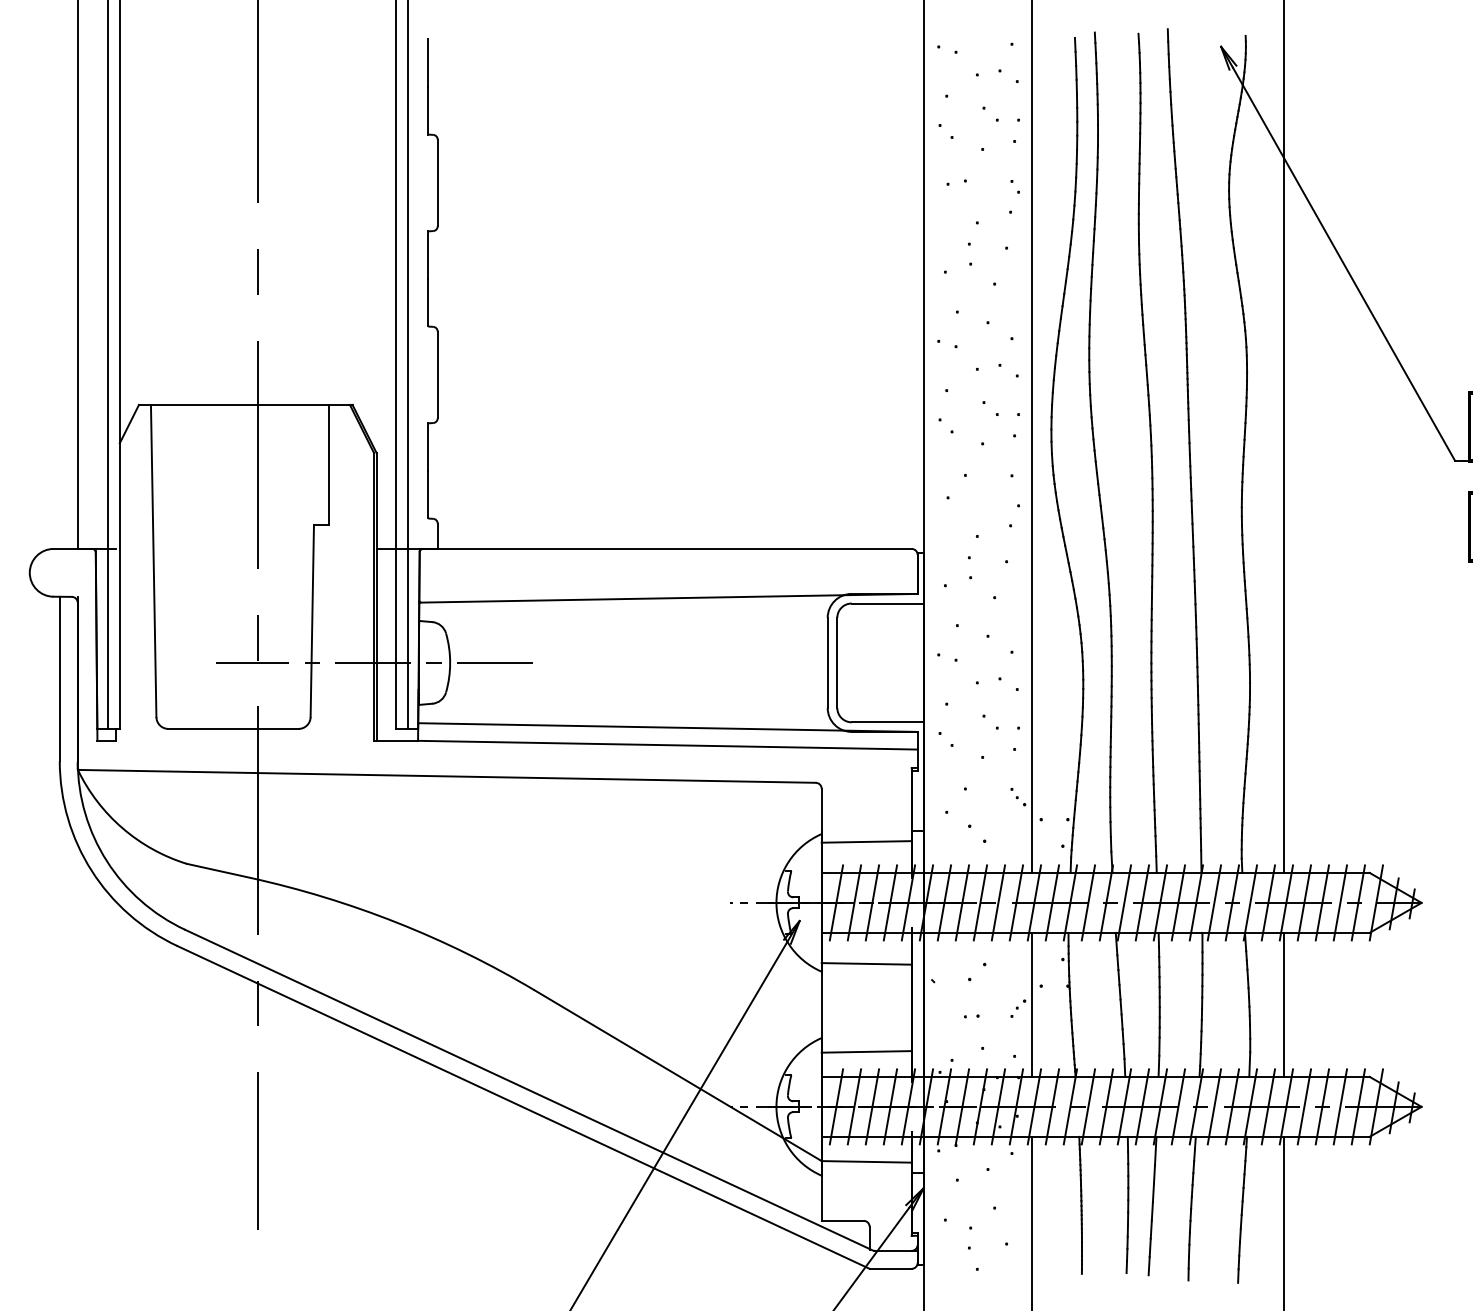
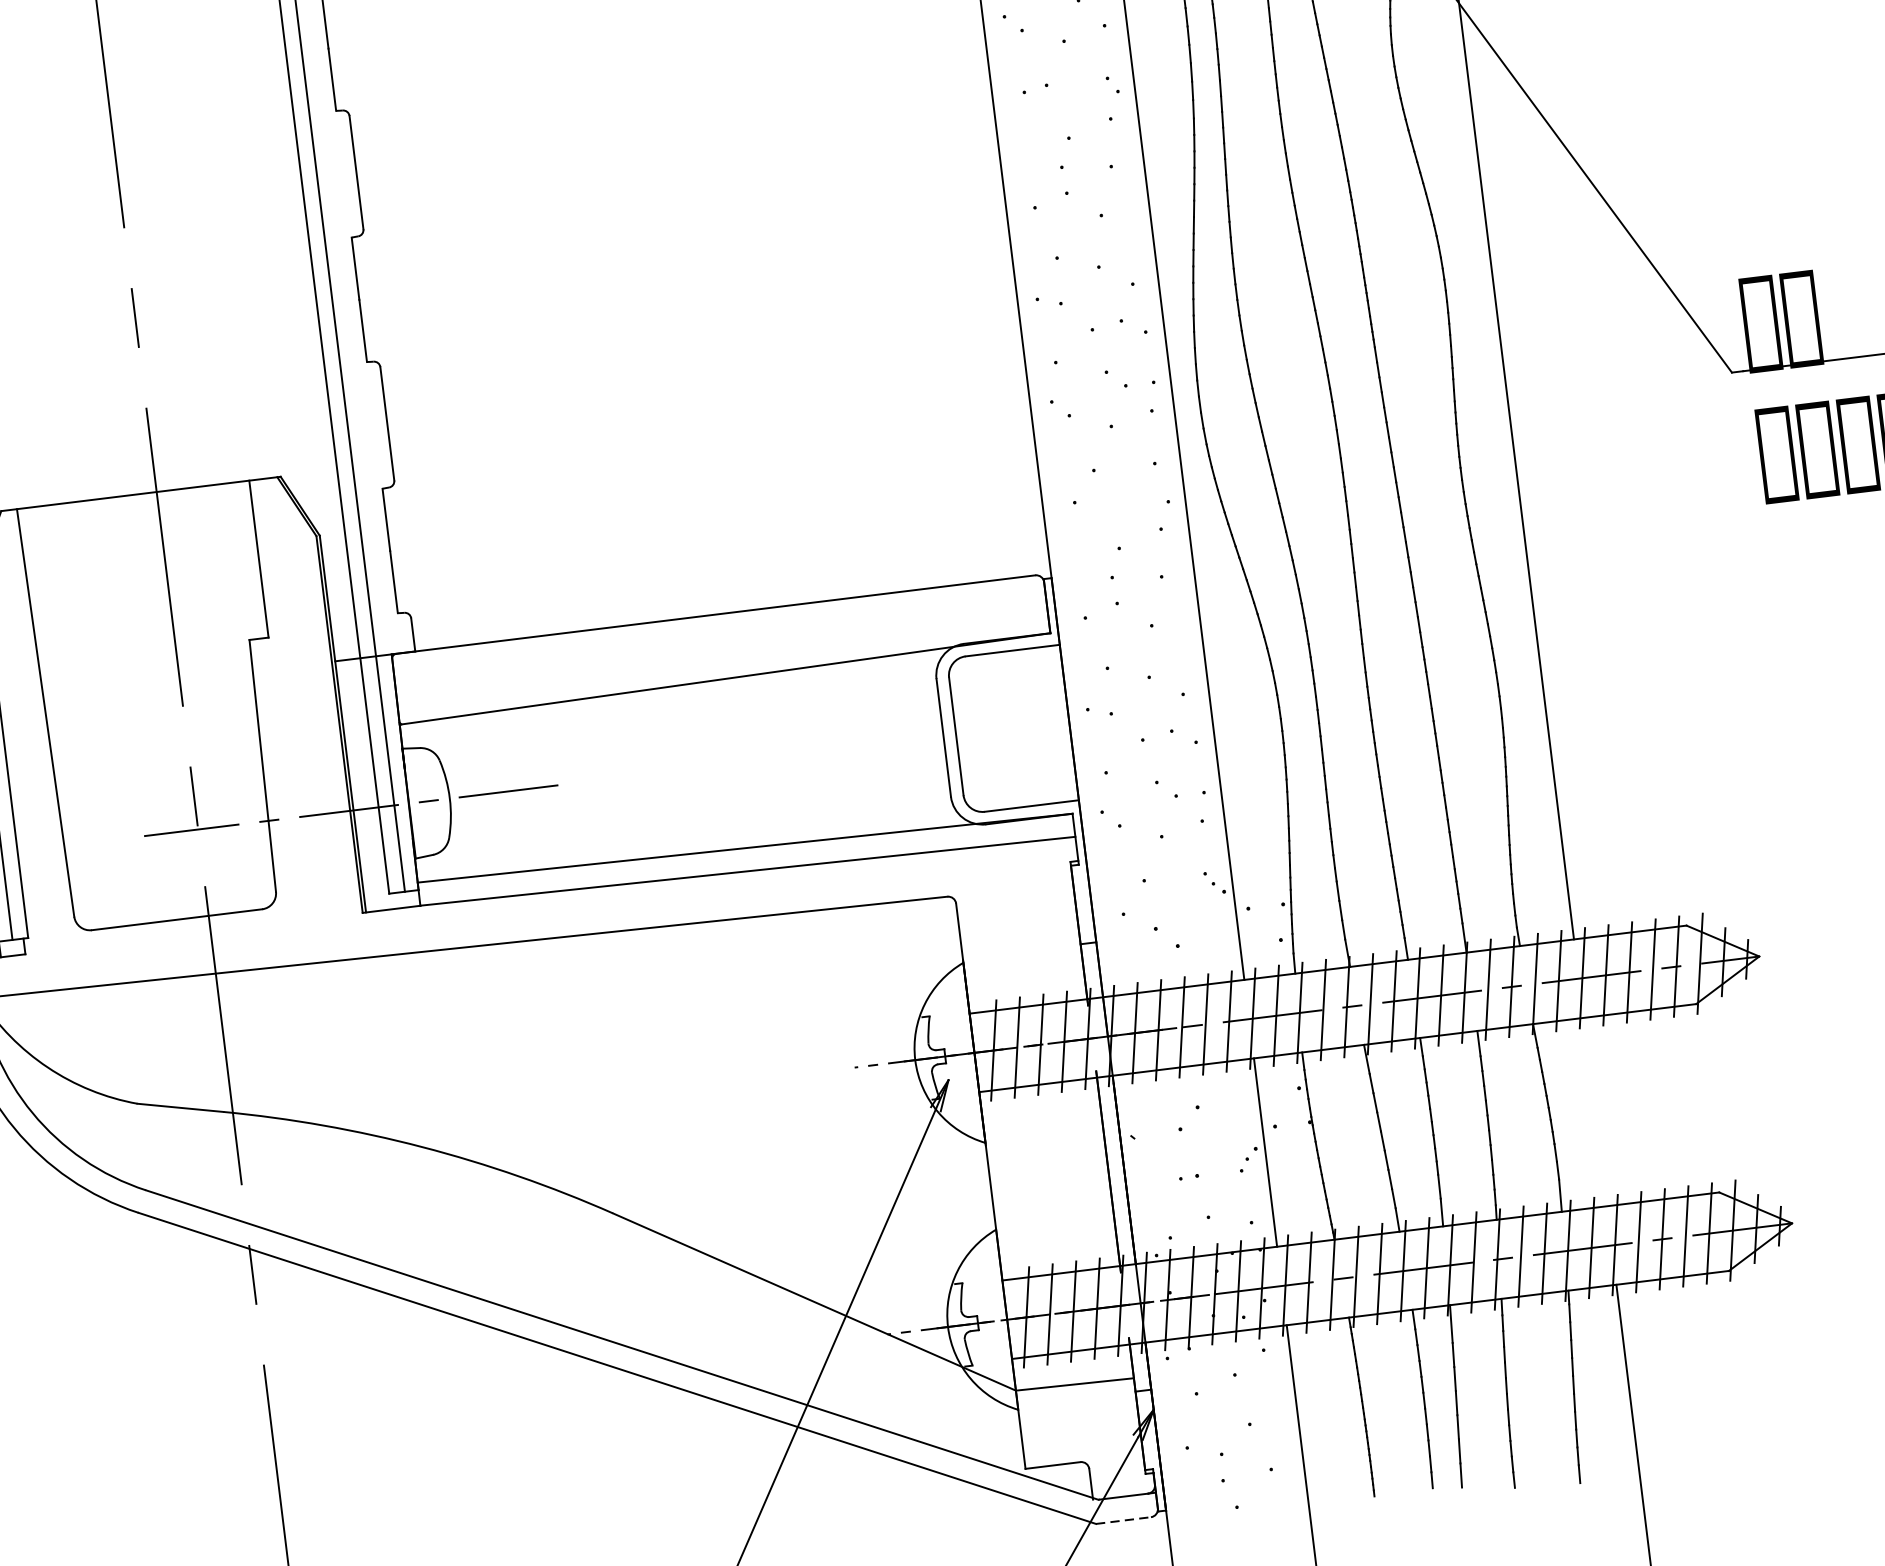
line: (866, 841) -> (1023, 965), removed
line: (866, 963) -> (1042, 1124), removed
line: (1283, 1004) -> (1594, 1111), removed
line: (866, 1051) -> (1056, 1240), removed
line: (890, 1268) -> (1123, 1520), solid -> dashed

